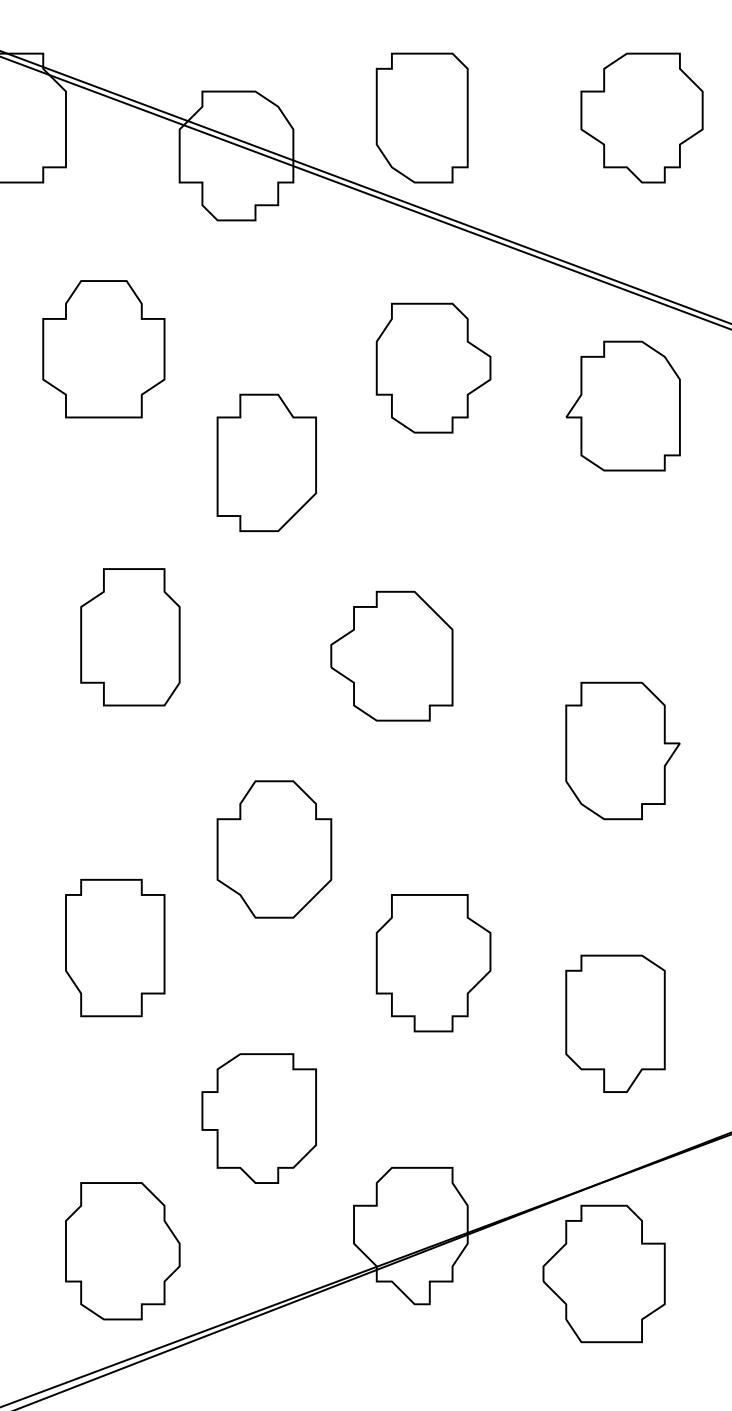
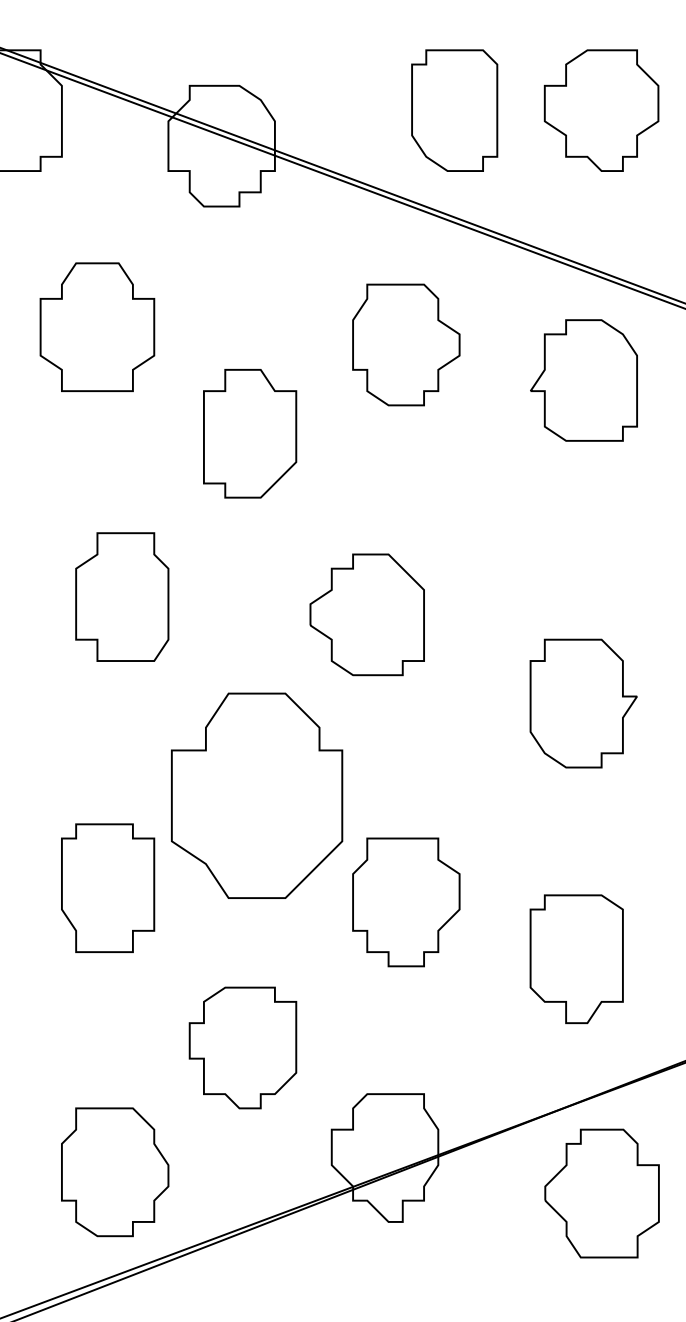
part: (422, 117) -> (454, 110), moved
part: (274, 849) -> (257, 795), size x1.6
part: (603, 1273) -> (601, 1193), moved

